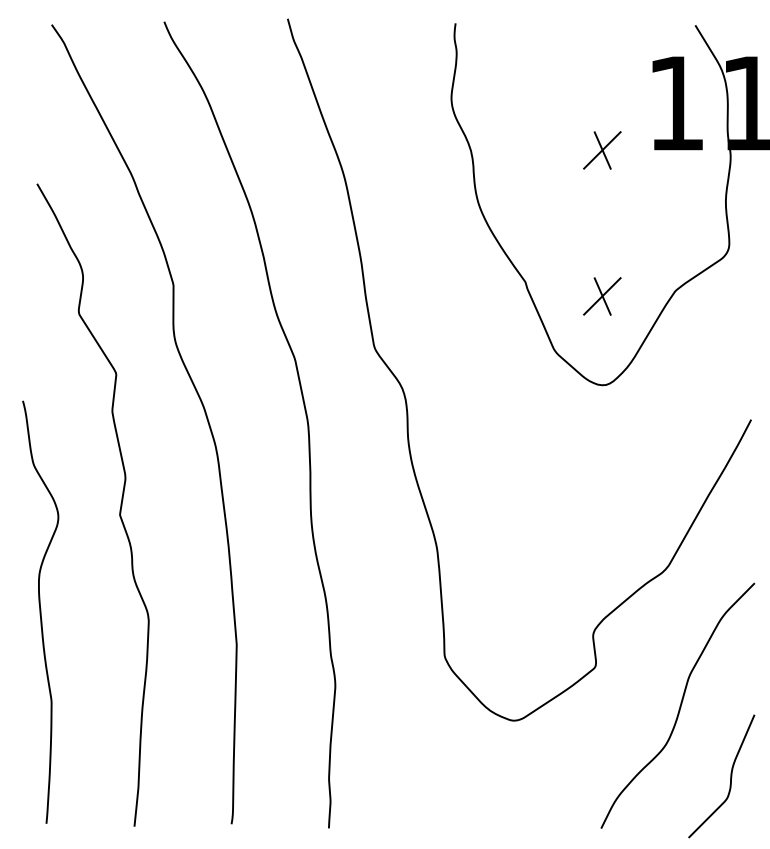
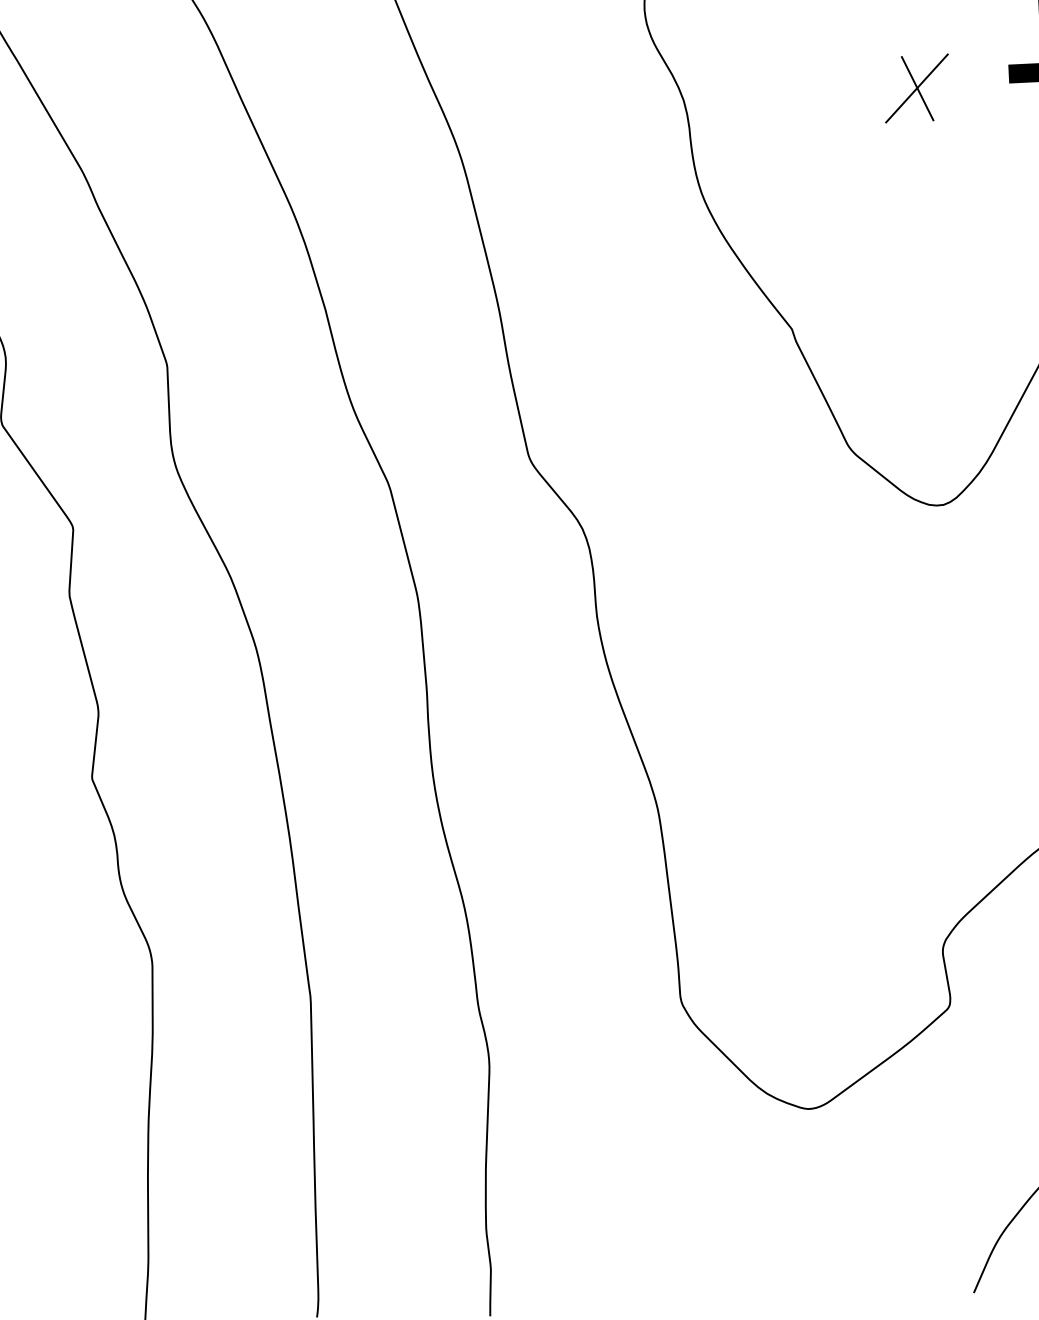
part: (602, 296) -> (929, 347), removed

